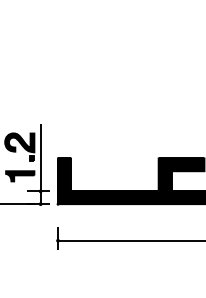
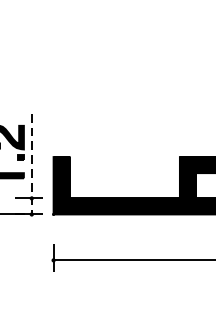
line: (40, 164) -> (31, 164), solid -> dashed

